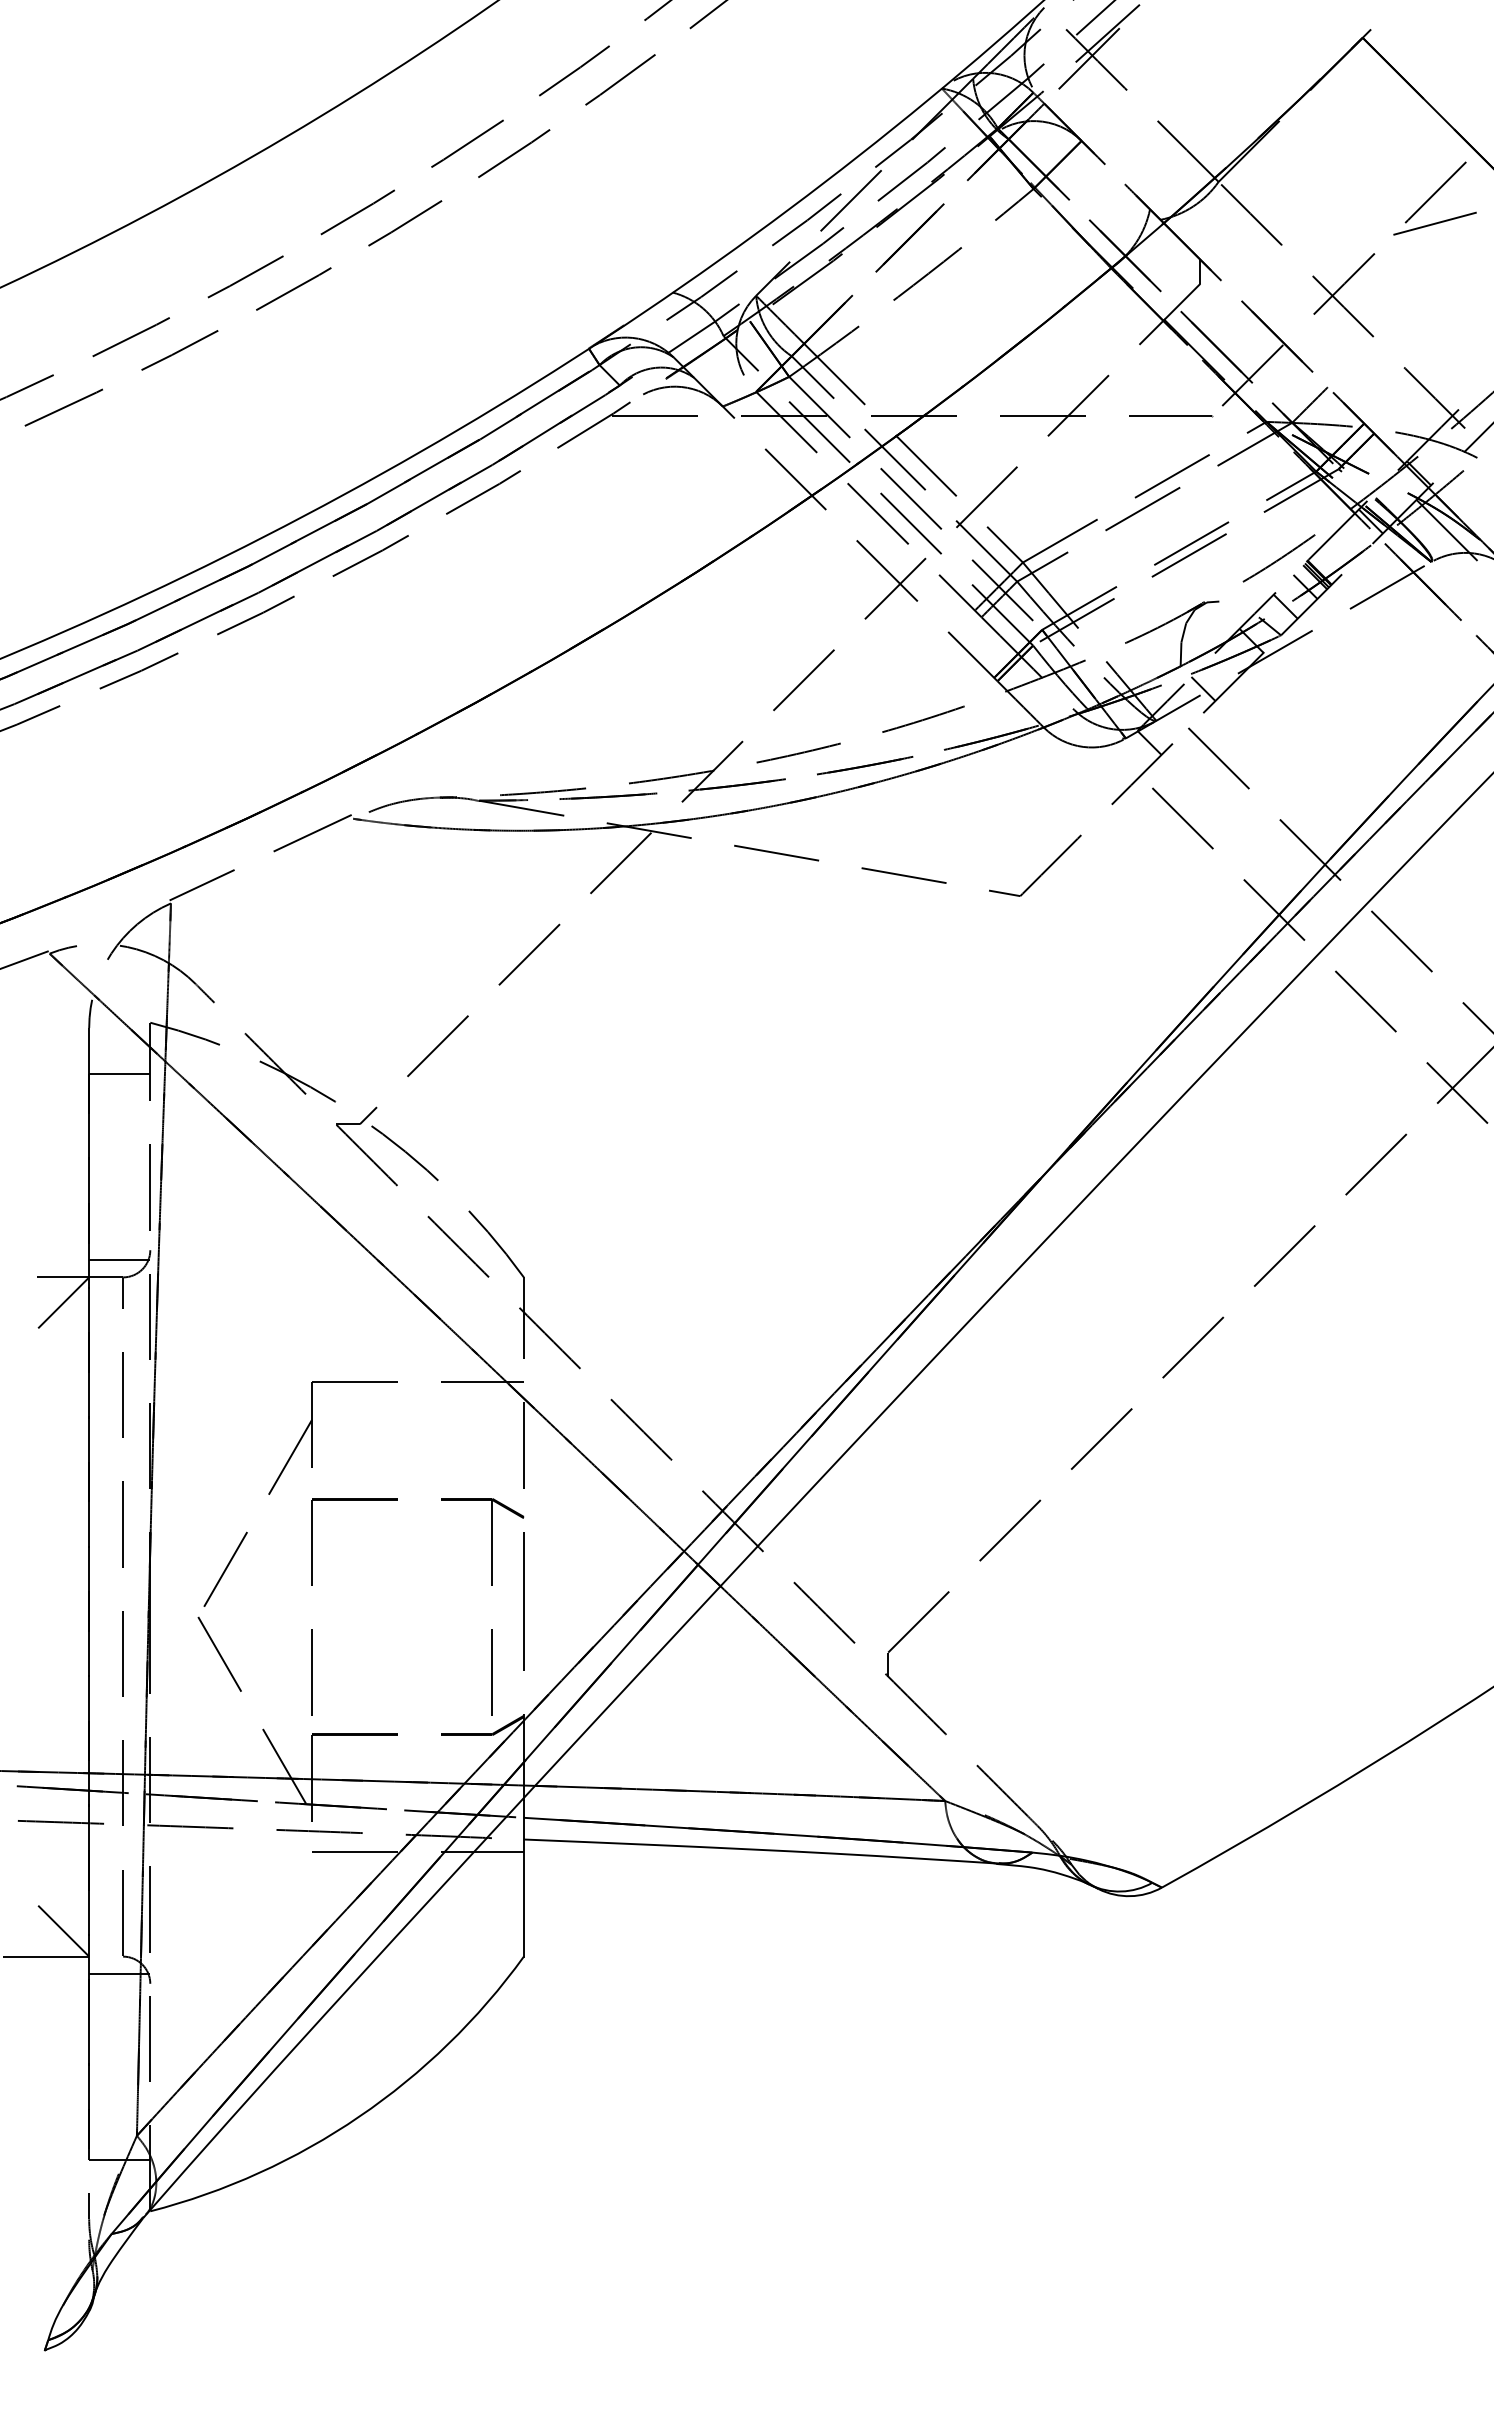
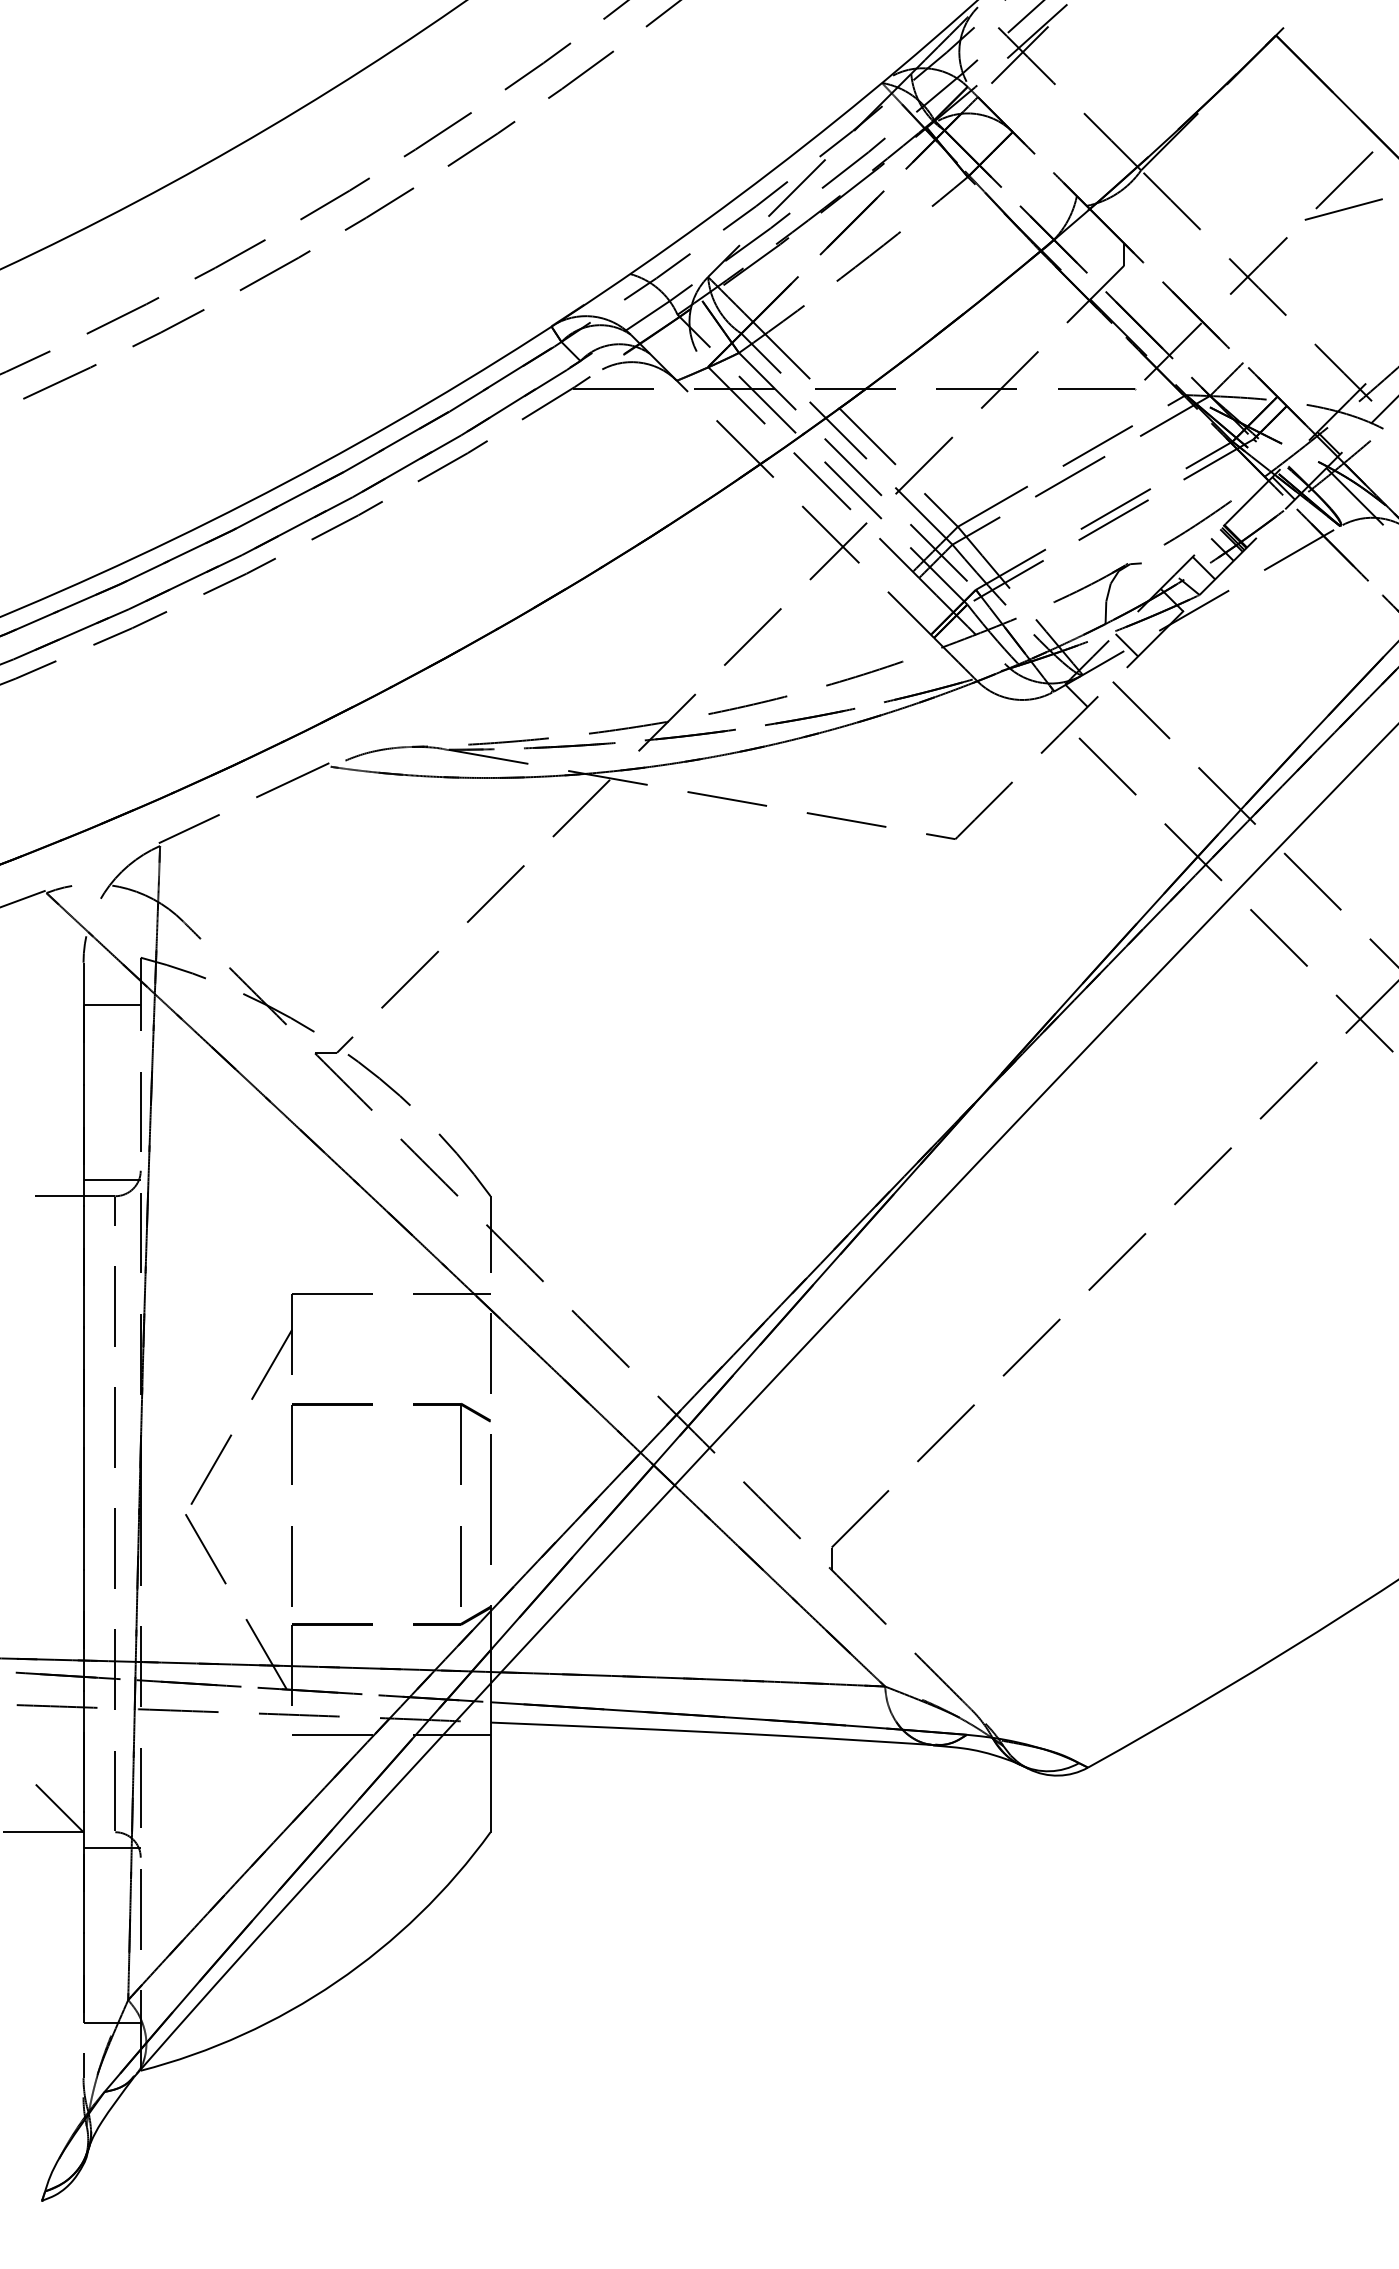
line: (63, 1302) -> (59, 1219), removed

